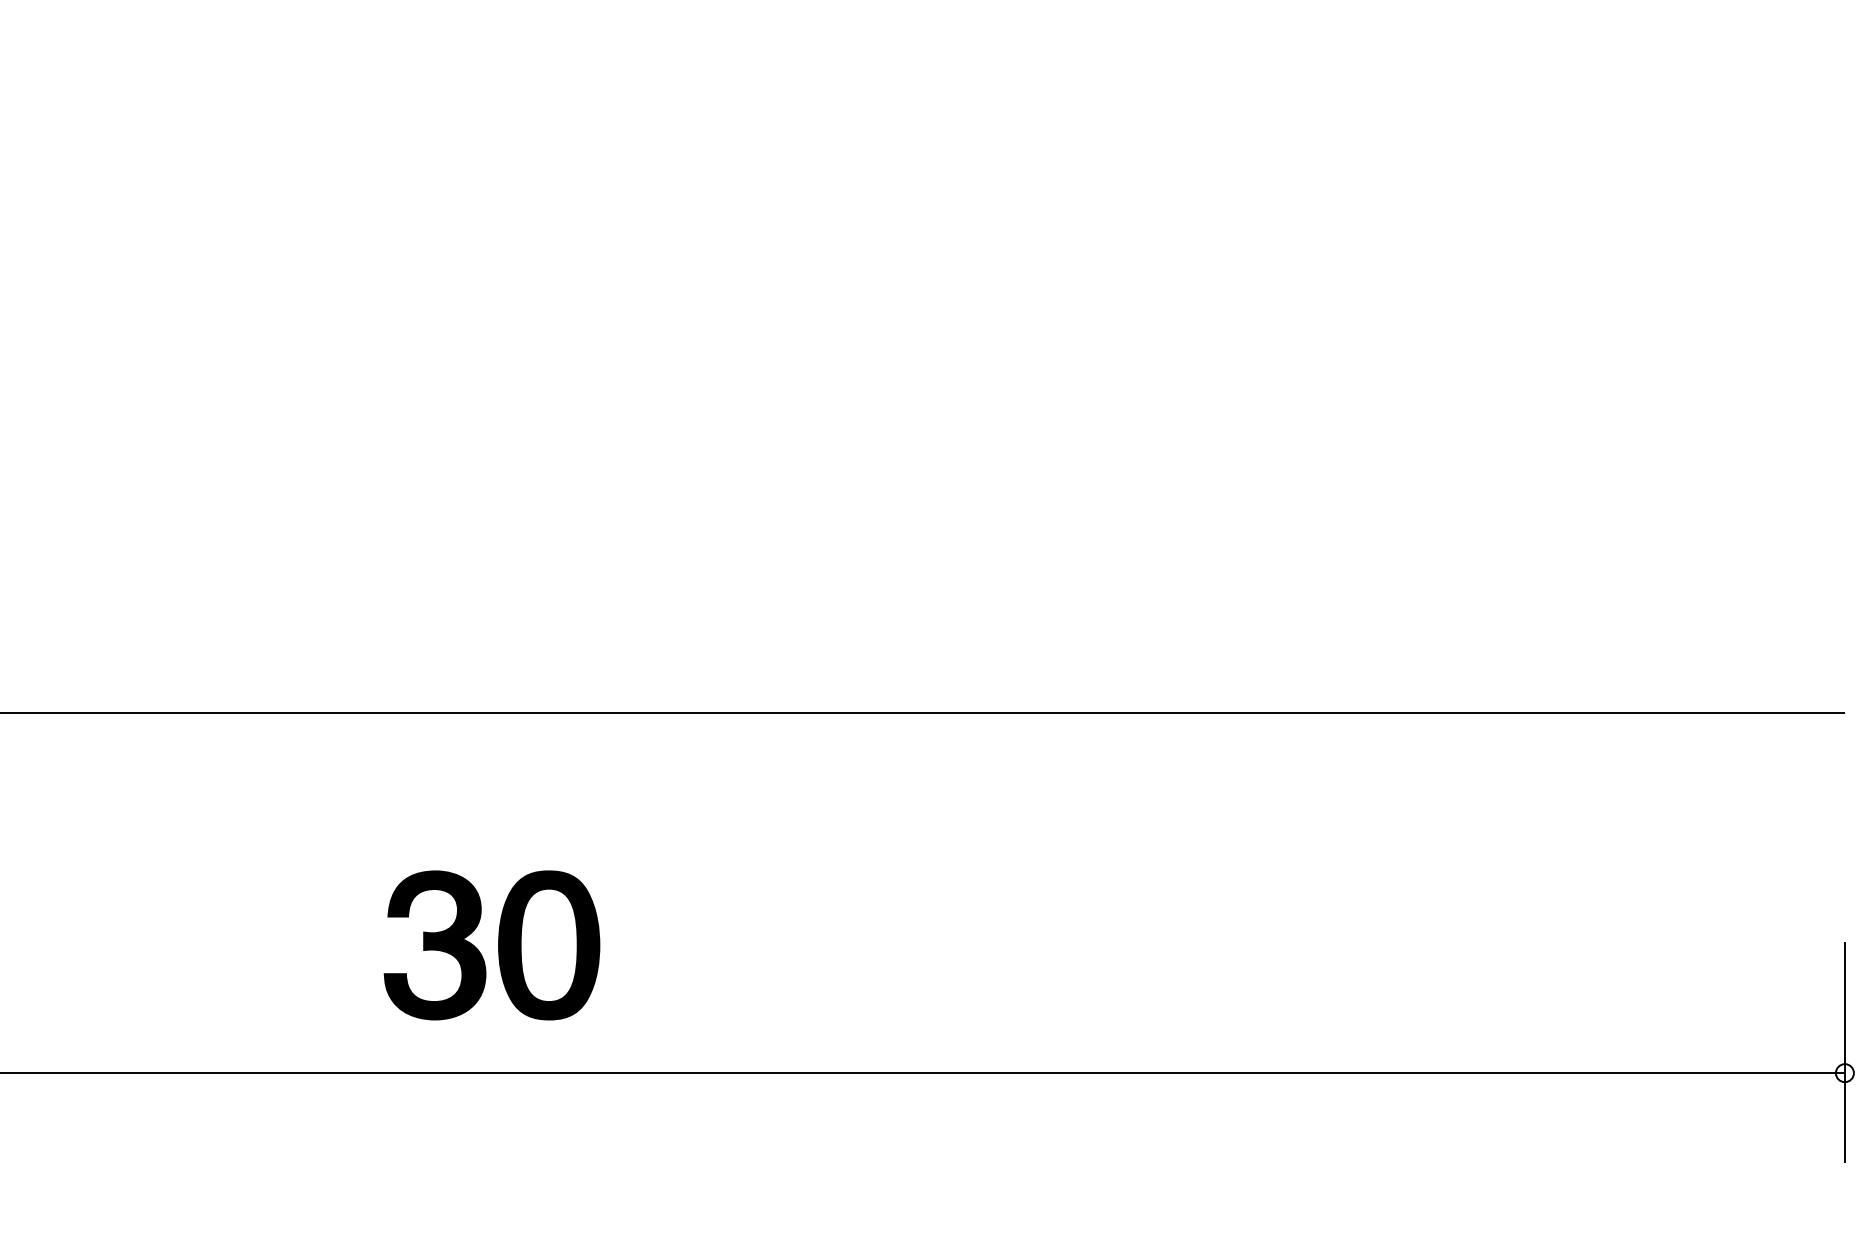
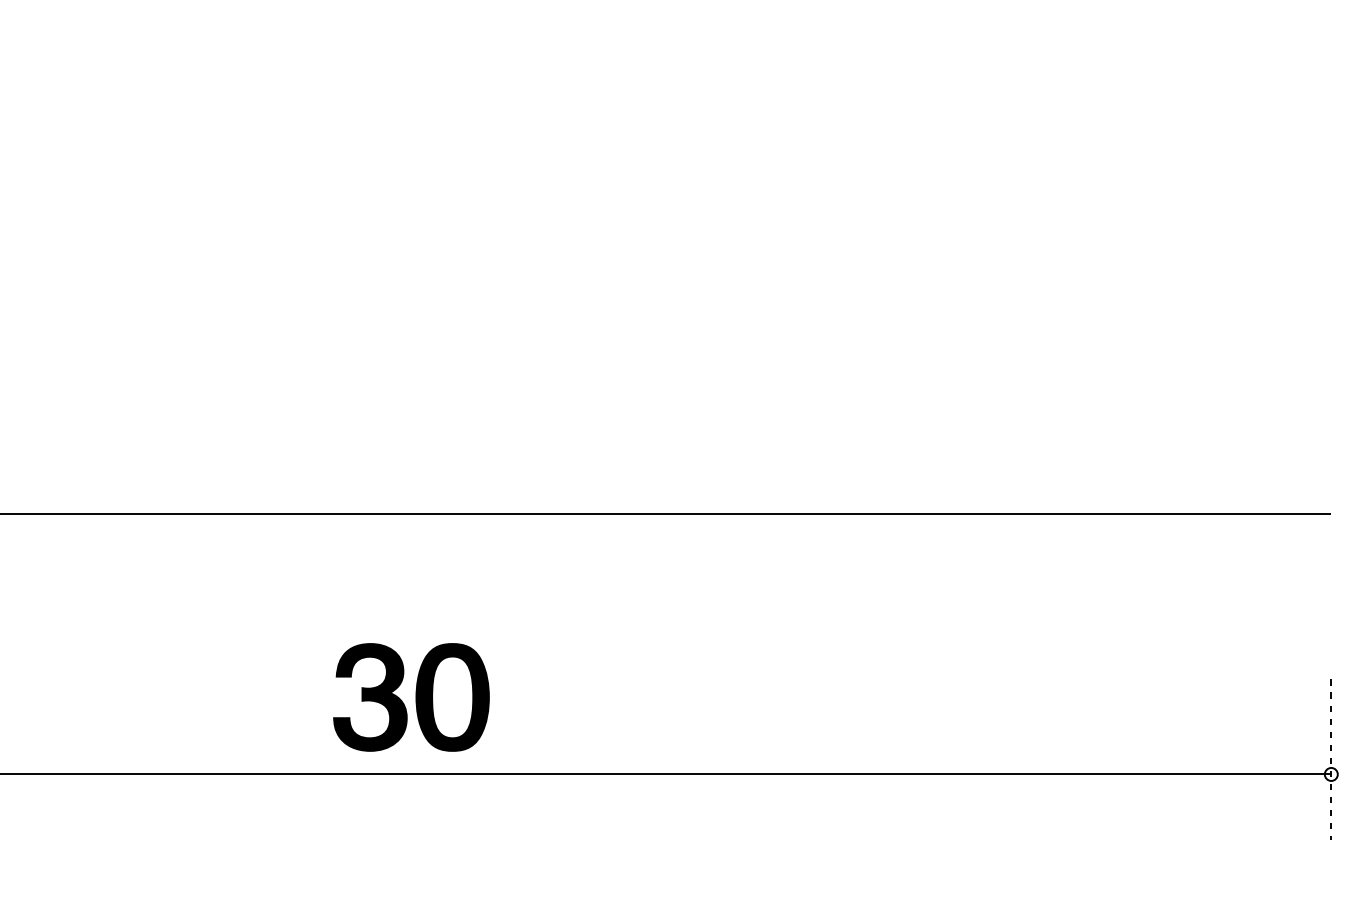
part: (498, 945) -> (416, 697), moved
line: (1844, 1052) -> (1331, 759), solid -> dashed

